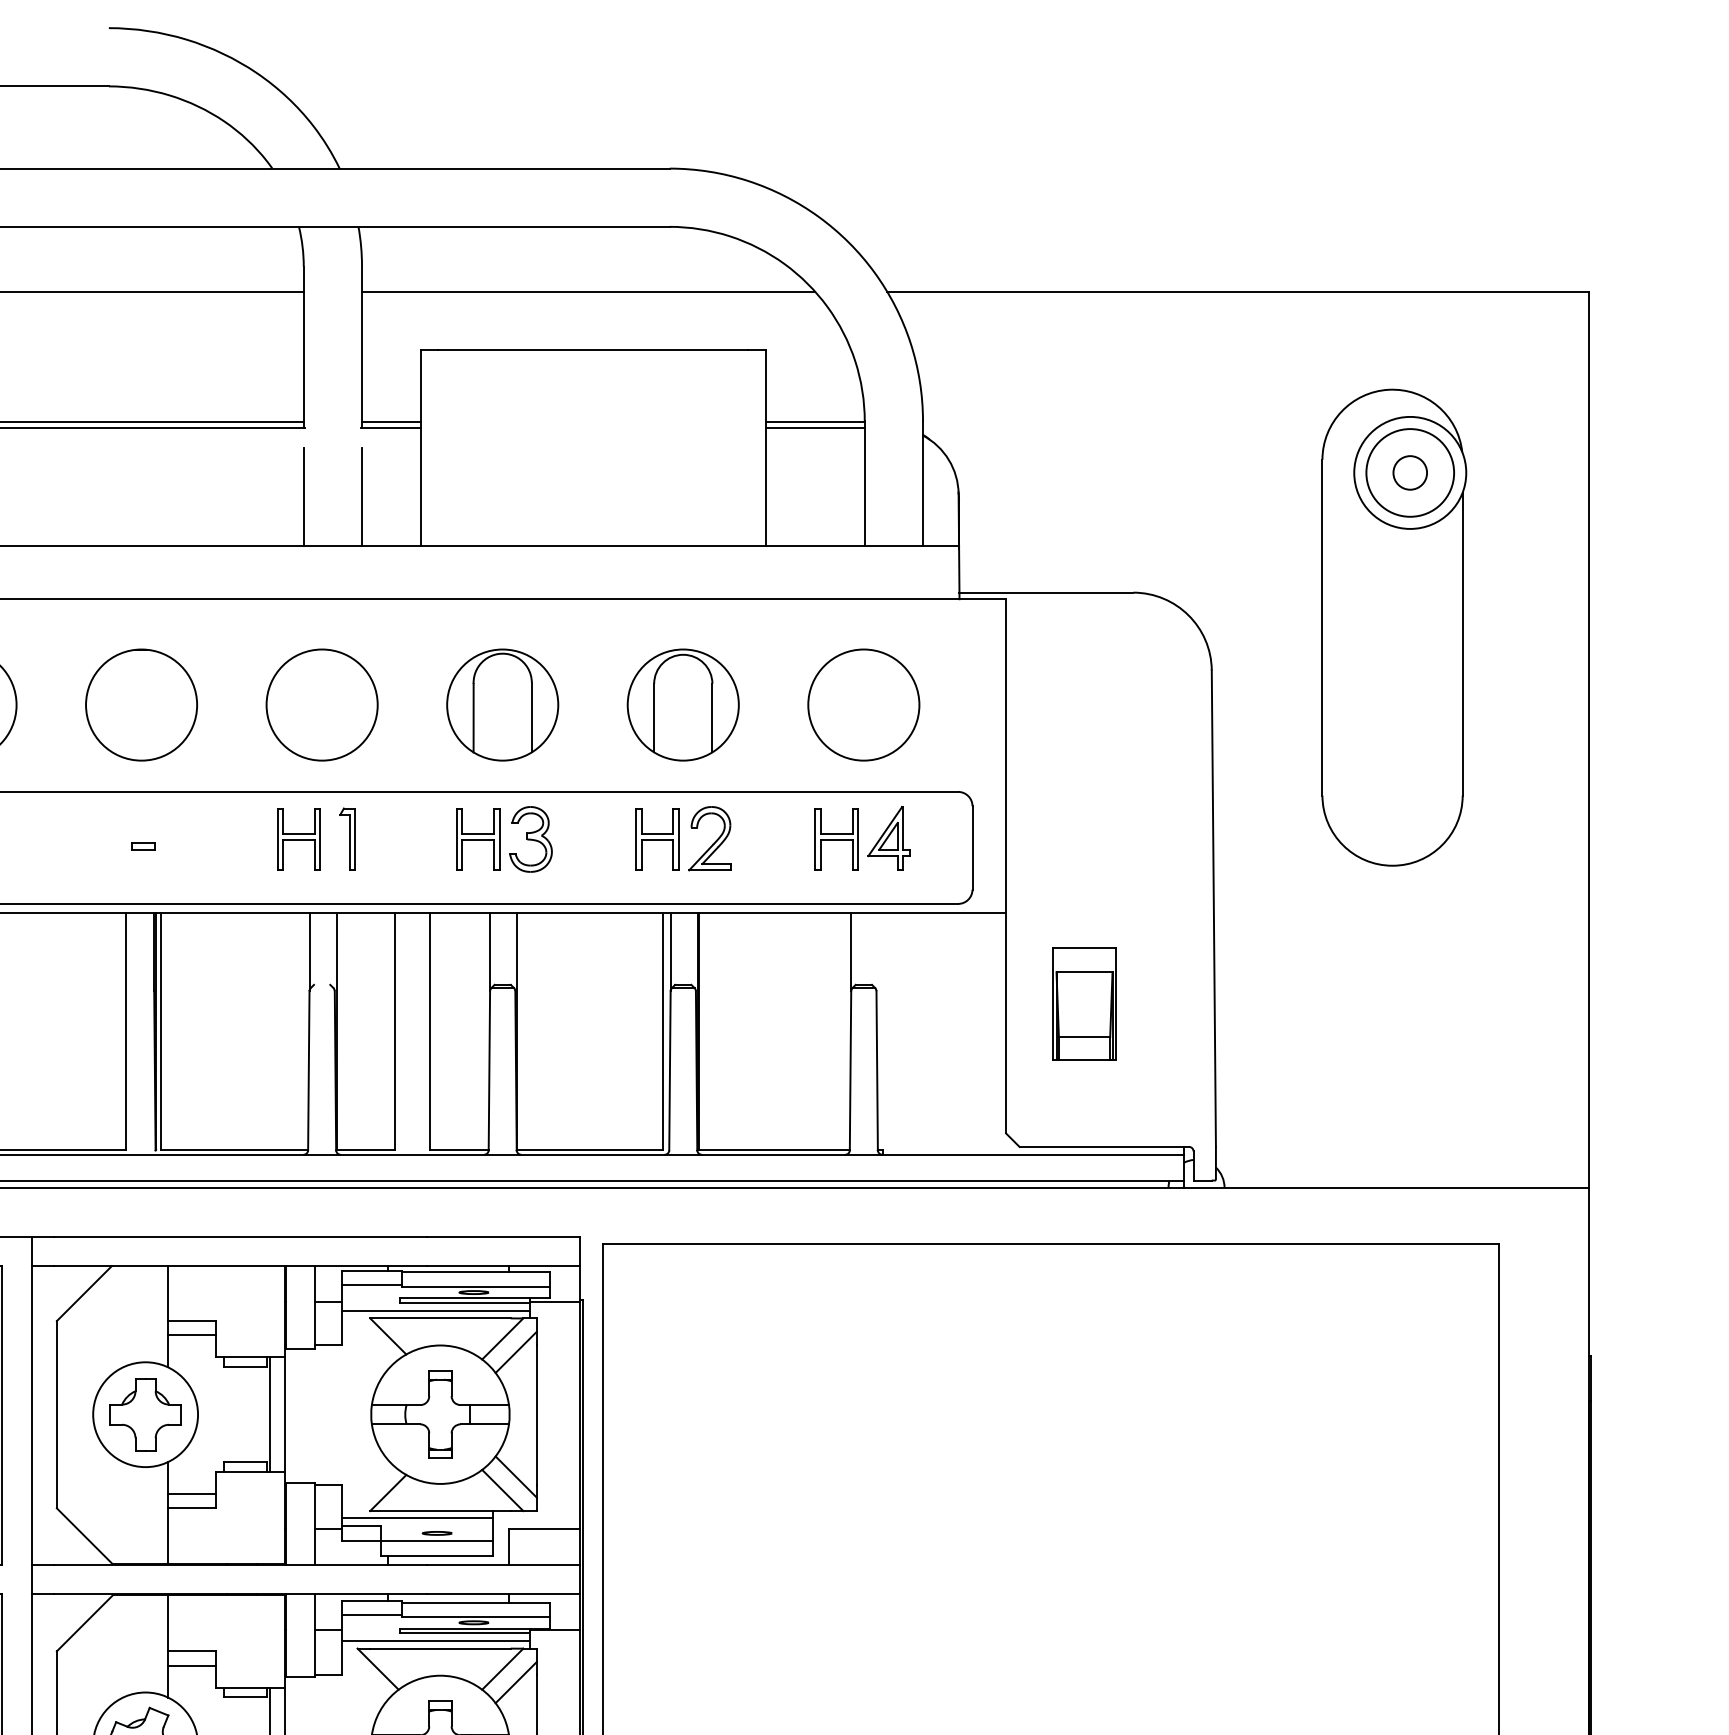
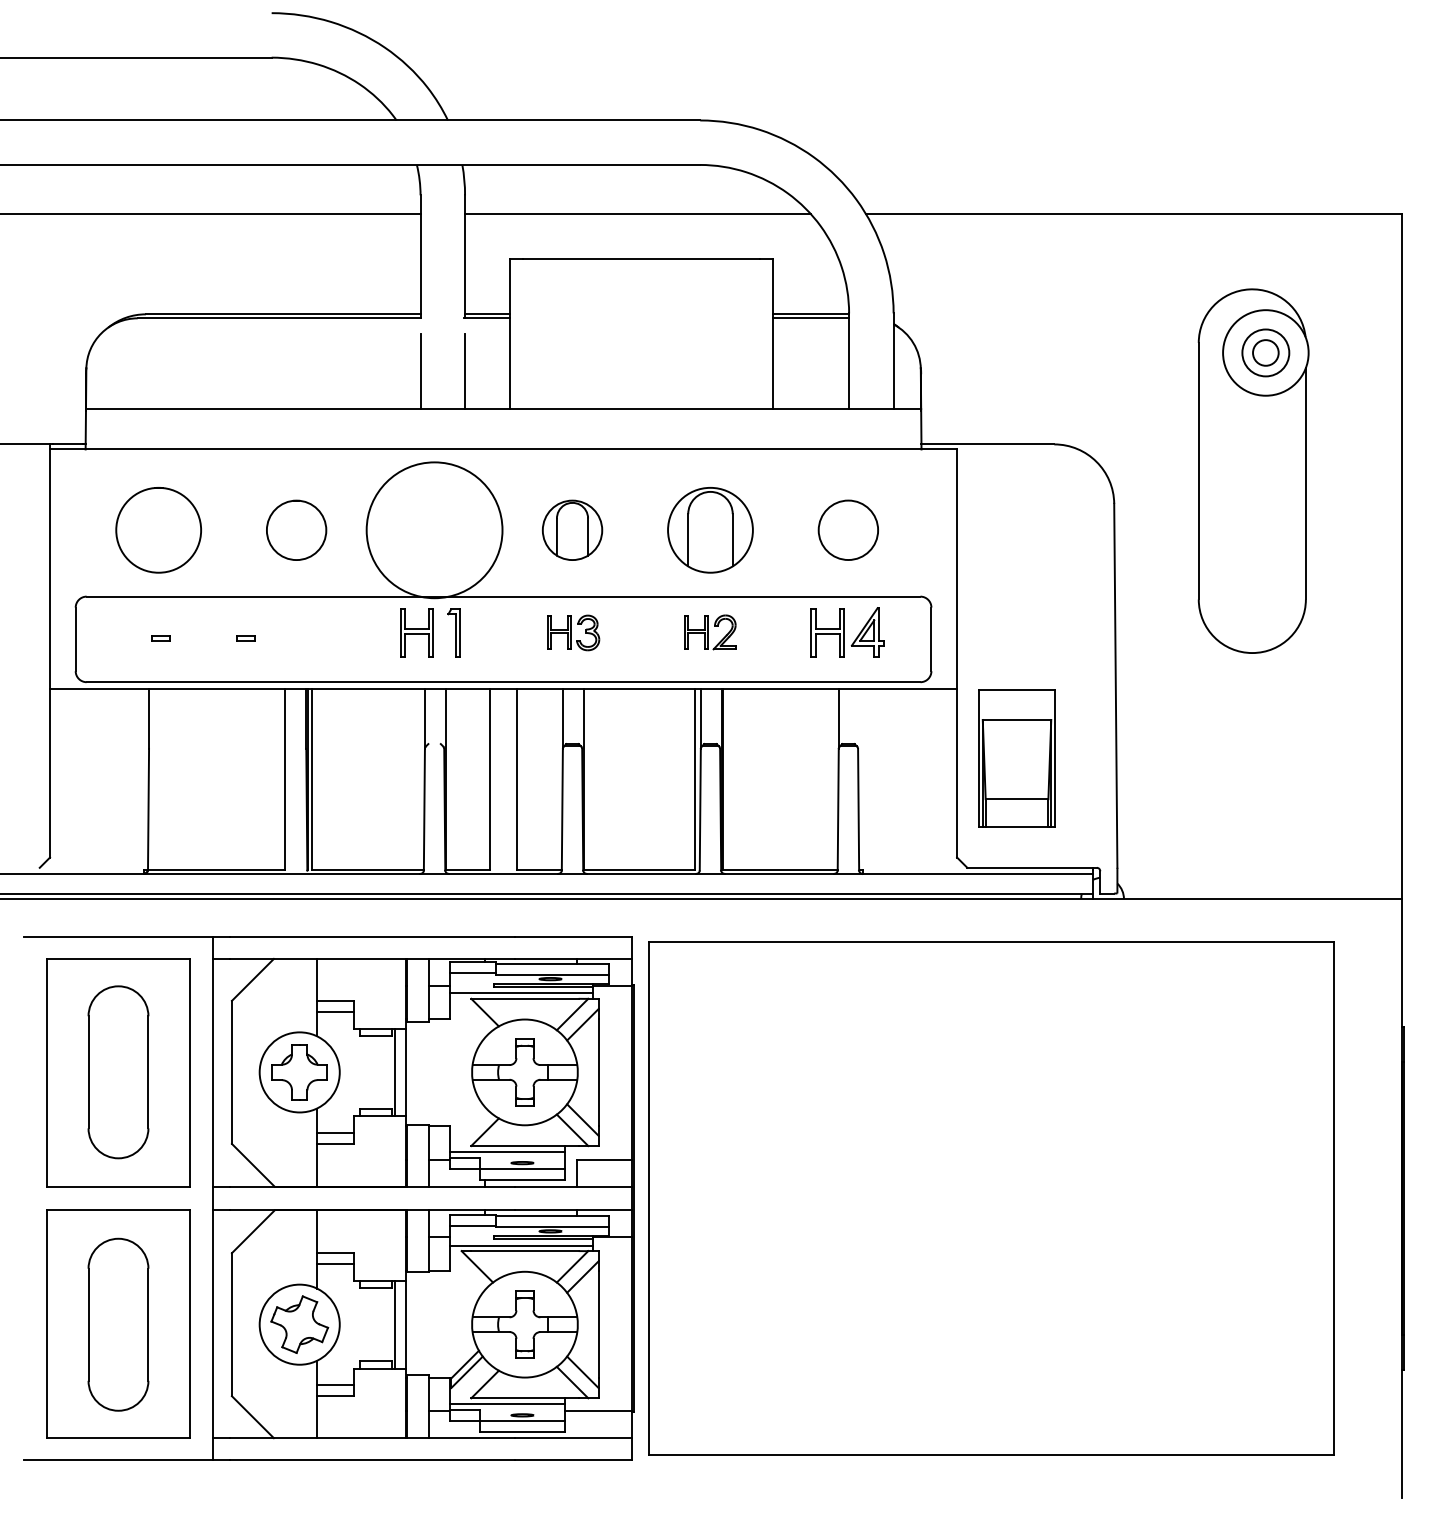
circle: (1409, 472) -> (1265, 352), size x0.7
circle: (322, 704) -> (434, 529), size x1.6
circle: (862, 704) -> (847, 529), size x0.7
circle: (141, 705) -> (296, 530), size x0.7
part: (502, 705) -> (572, 530), size x0.7
part: (503, 838) -> (573, 632), size x0.7
part: (683, 838) -> (710, 632), size x0.7
part: (142, 846) -> (245, 638), moved
part: (1083, 1003) -> (1016, 758), size x1.6

